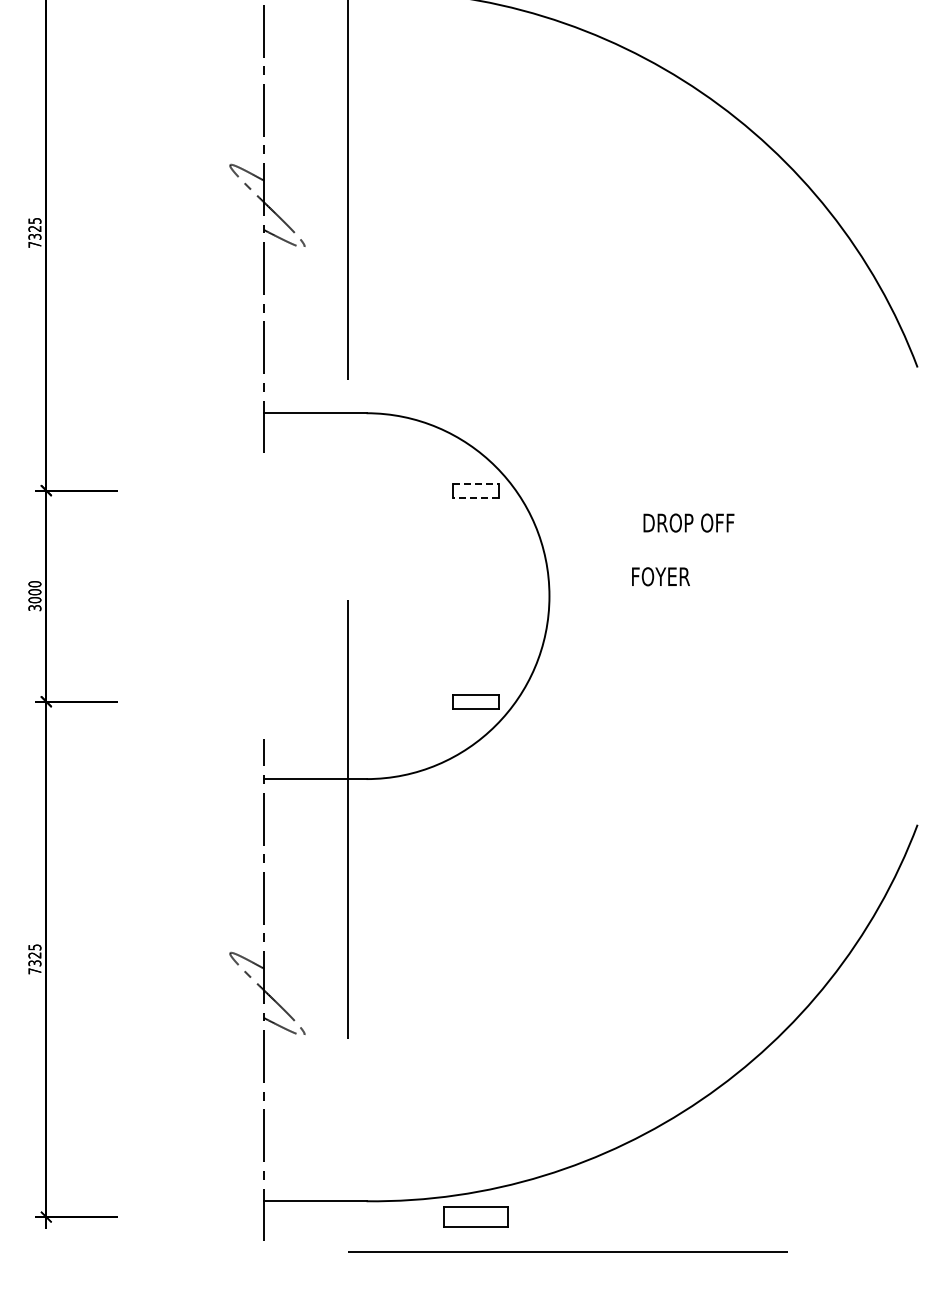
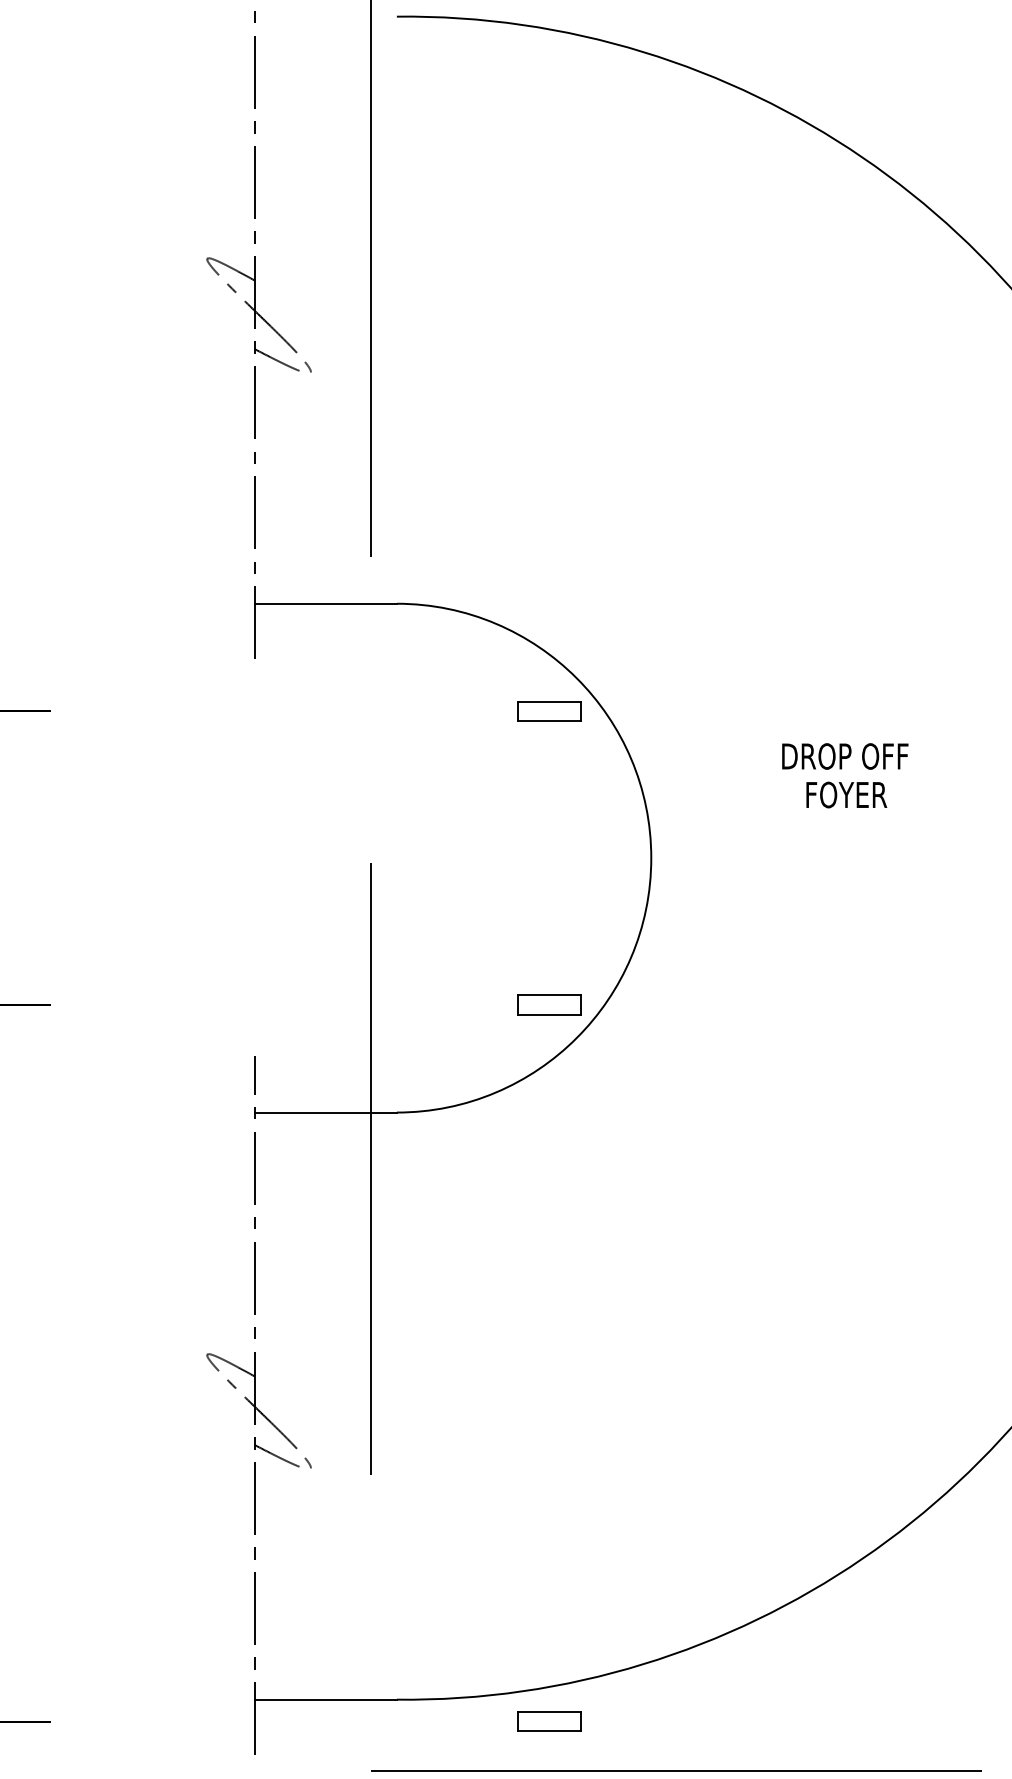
line: (476, 483) -> (549, 701), dashed -> solid
line: (476, 497) -> (549, 720), dashed -> solid
text: (660, 576) -> (846, 794), moved
part: (475, 1216) -> (548, 1720), size x0.71

